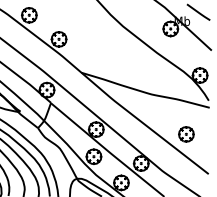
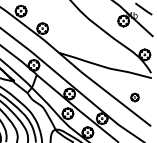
part: (186, 134) -> (135, 97), size x0.7

